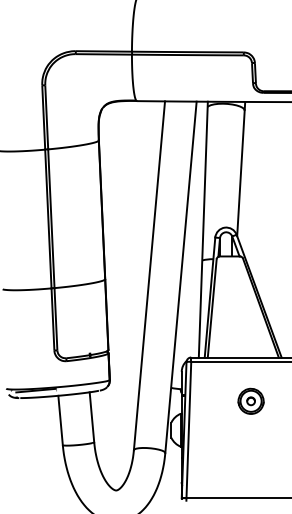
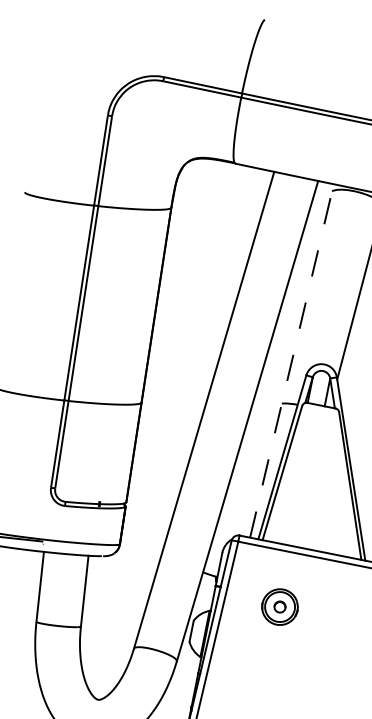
line: (203, 229) -> (292, 360), solid -> dashed
part: (250, 400) -> (279, 605), moved

